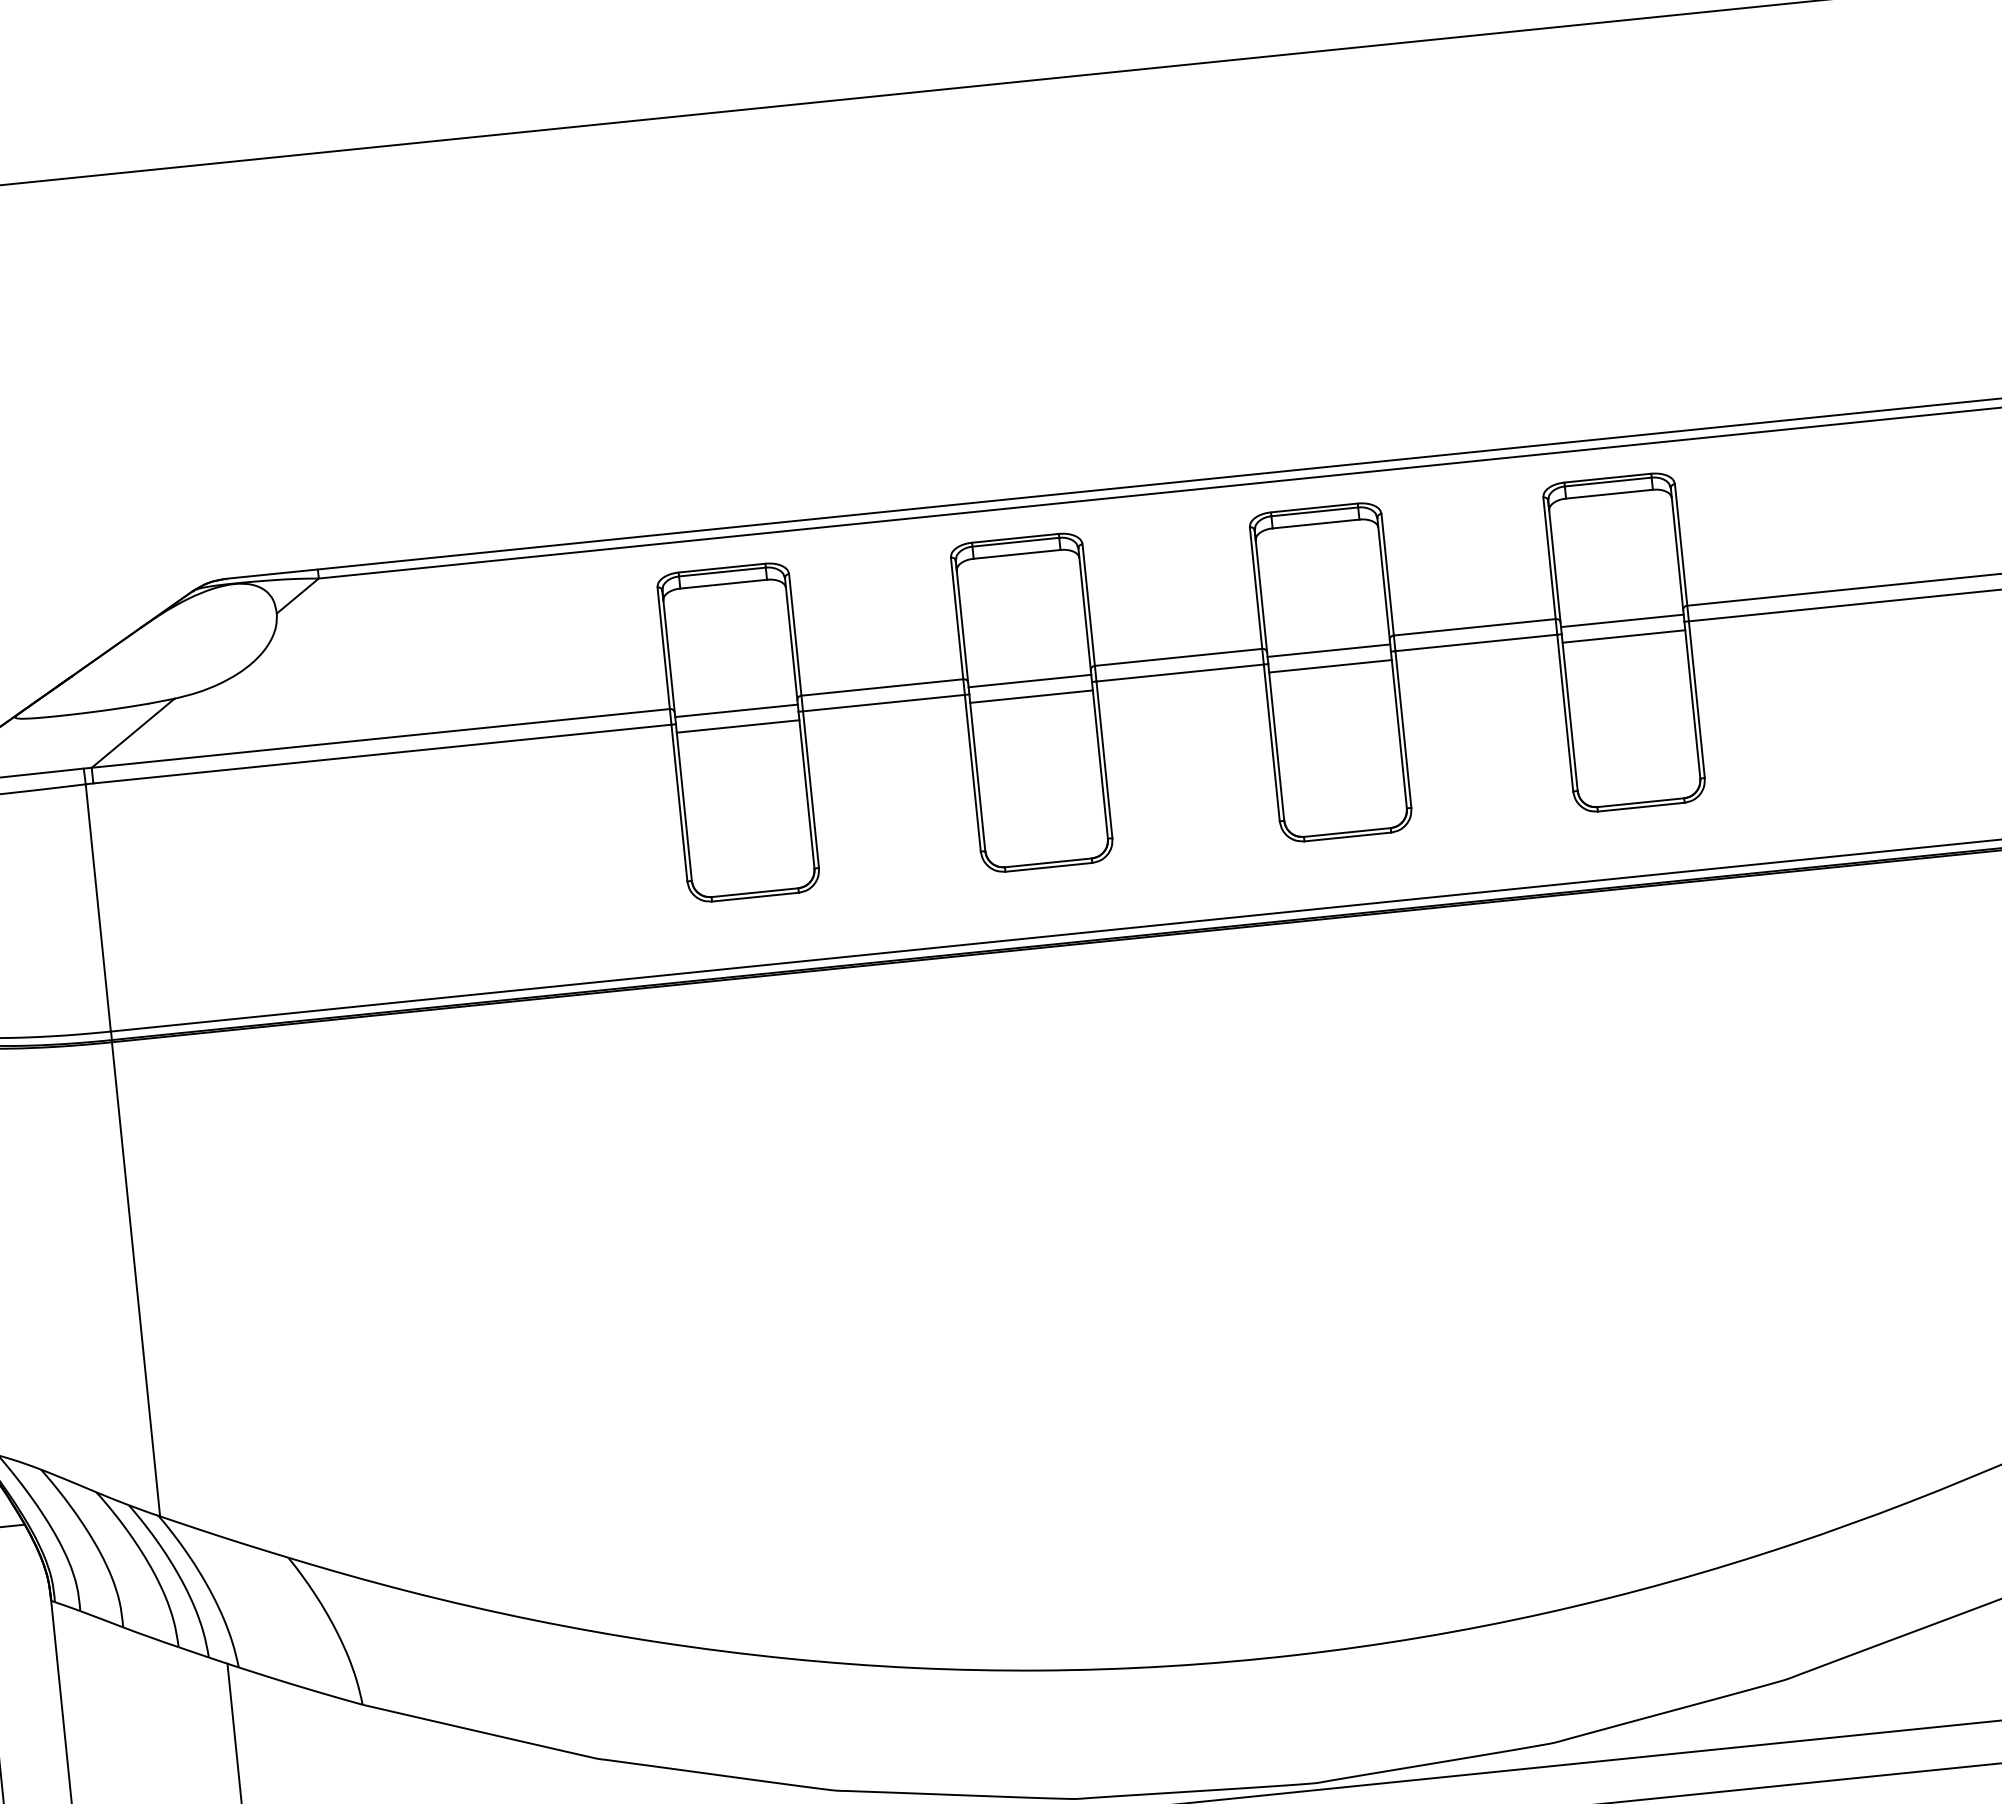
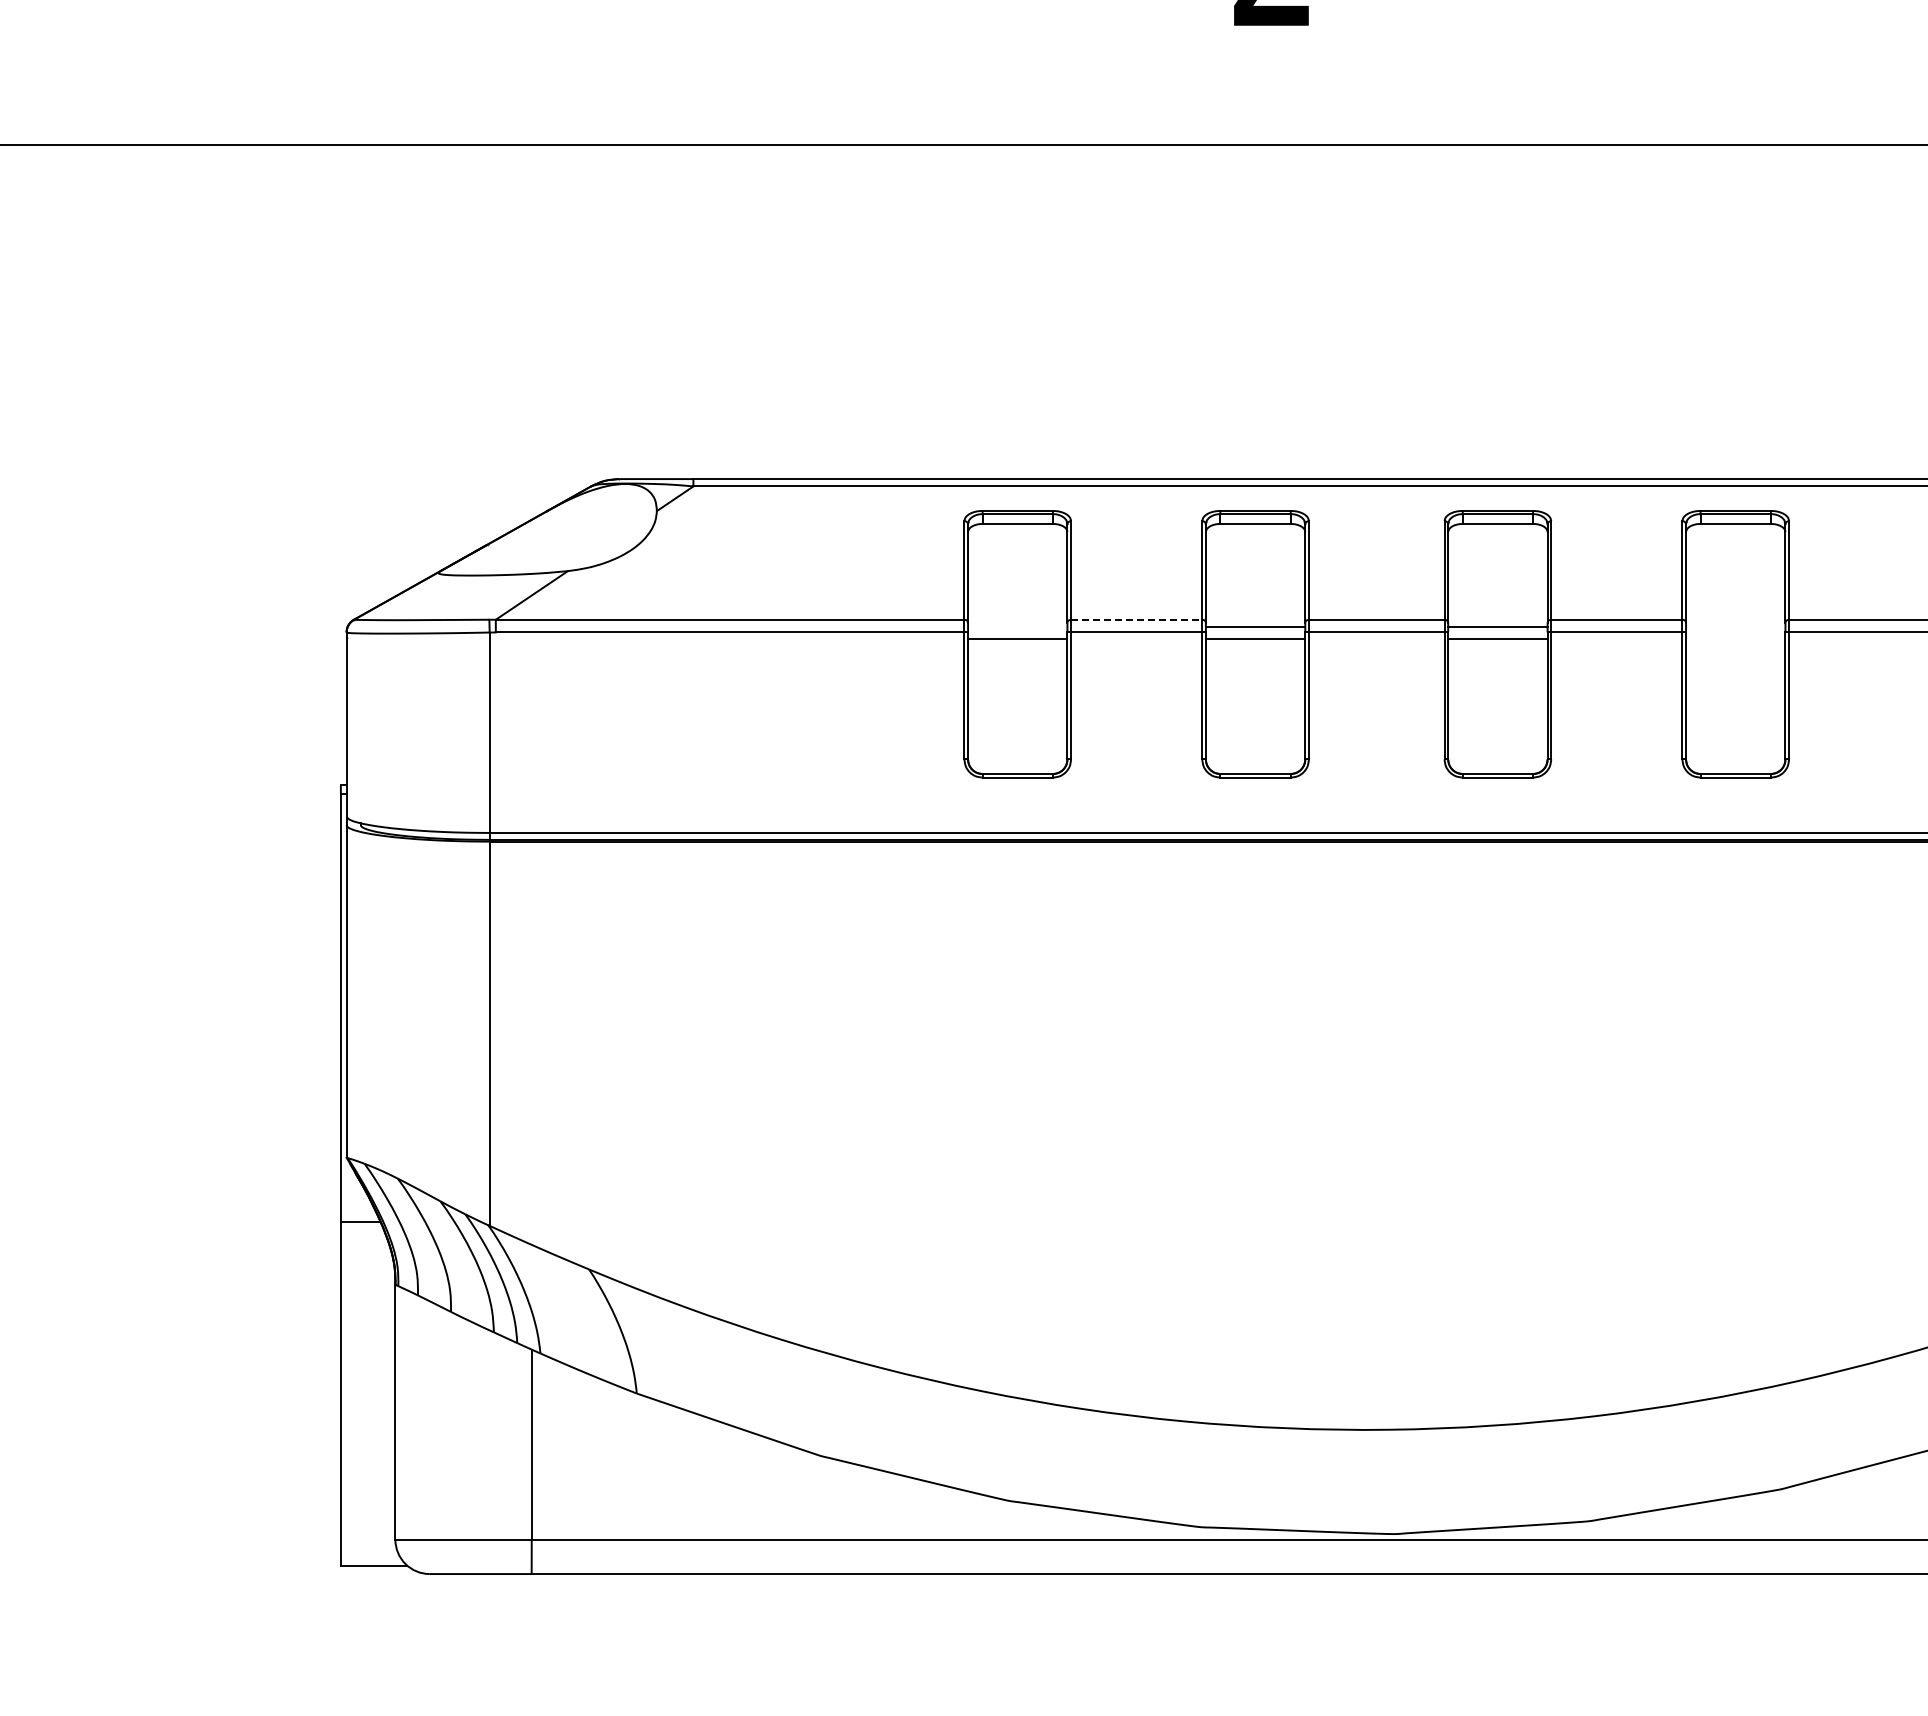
line: (1622, 620) -> (1735, 626), removed
line: (1623, 636) -> (1735, 639), removed
line: (882, 687) -> (1136, 619), solid -> dashed
line: (736, 710) -> (1017, 626), removed

